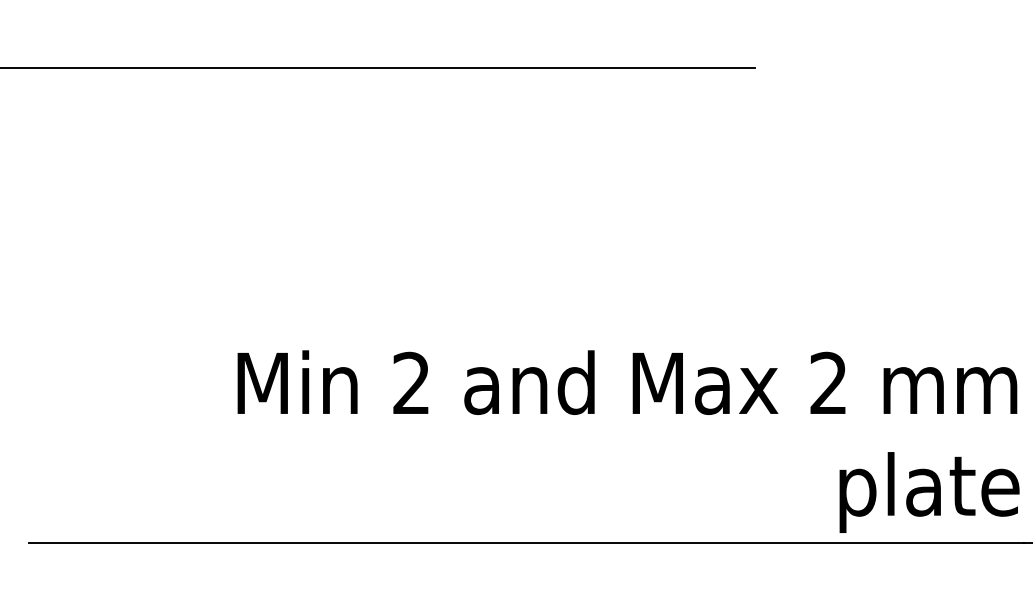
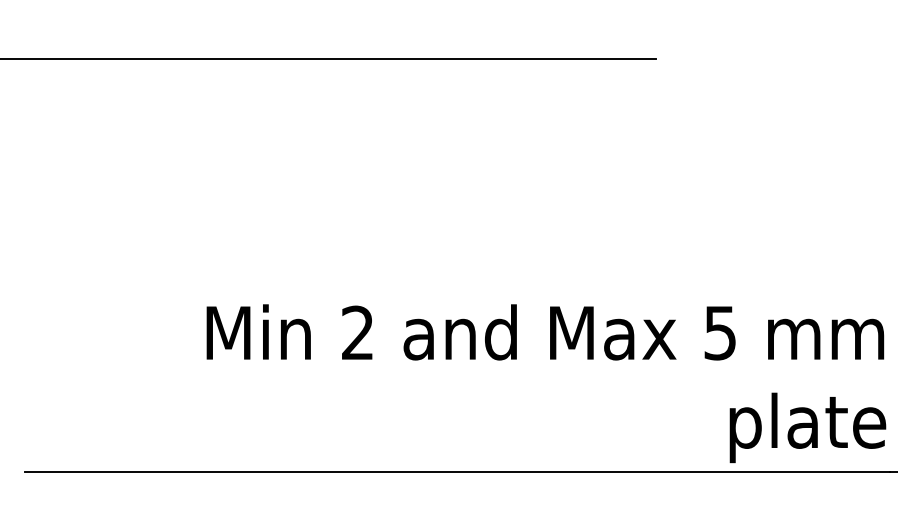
text: (827, 382) -> (719, 332), 2 -> 5

